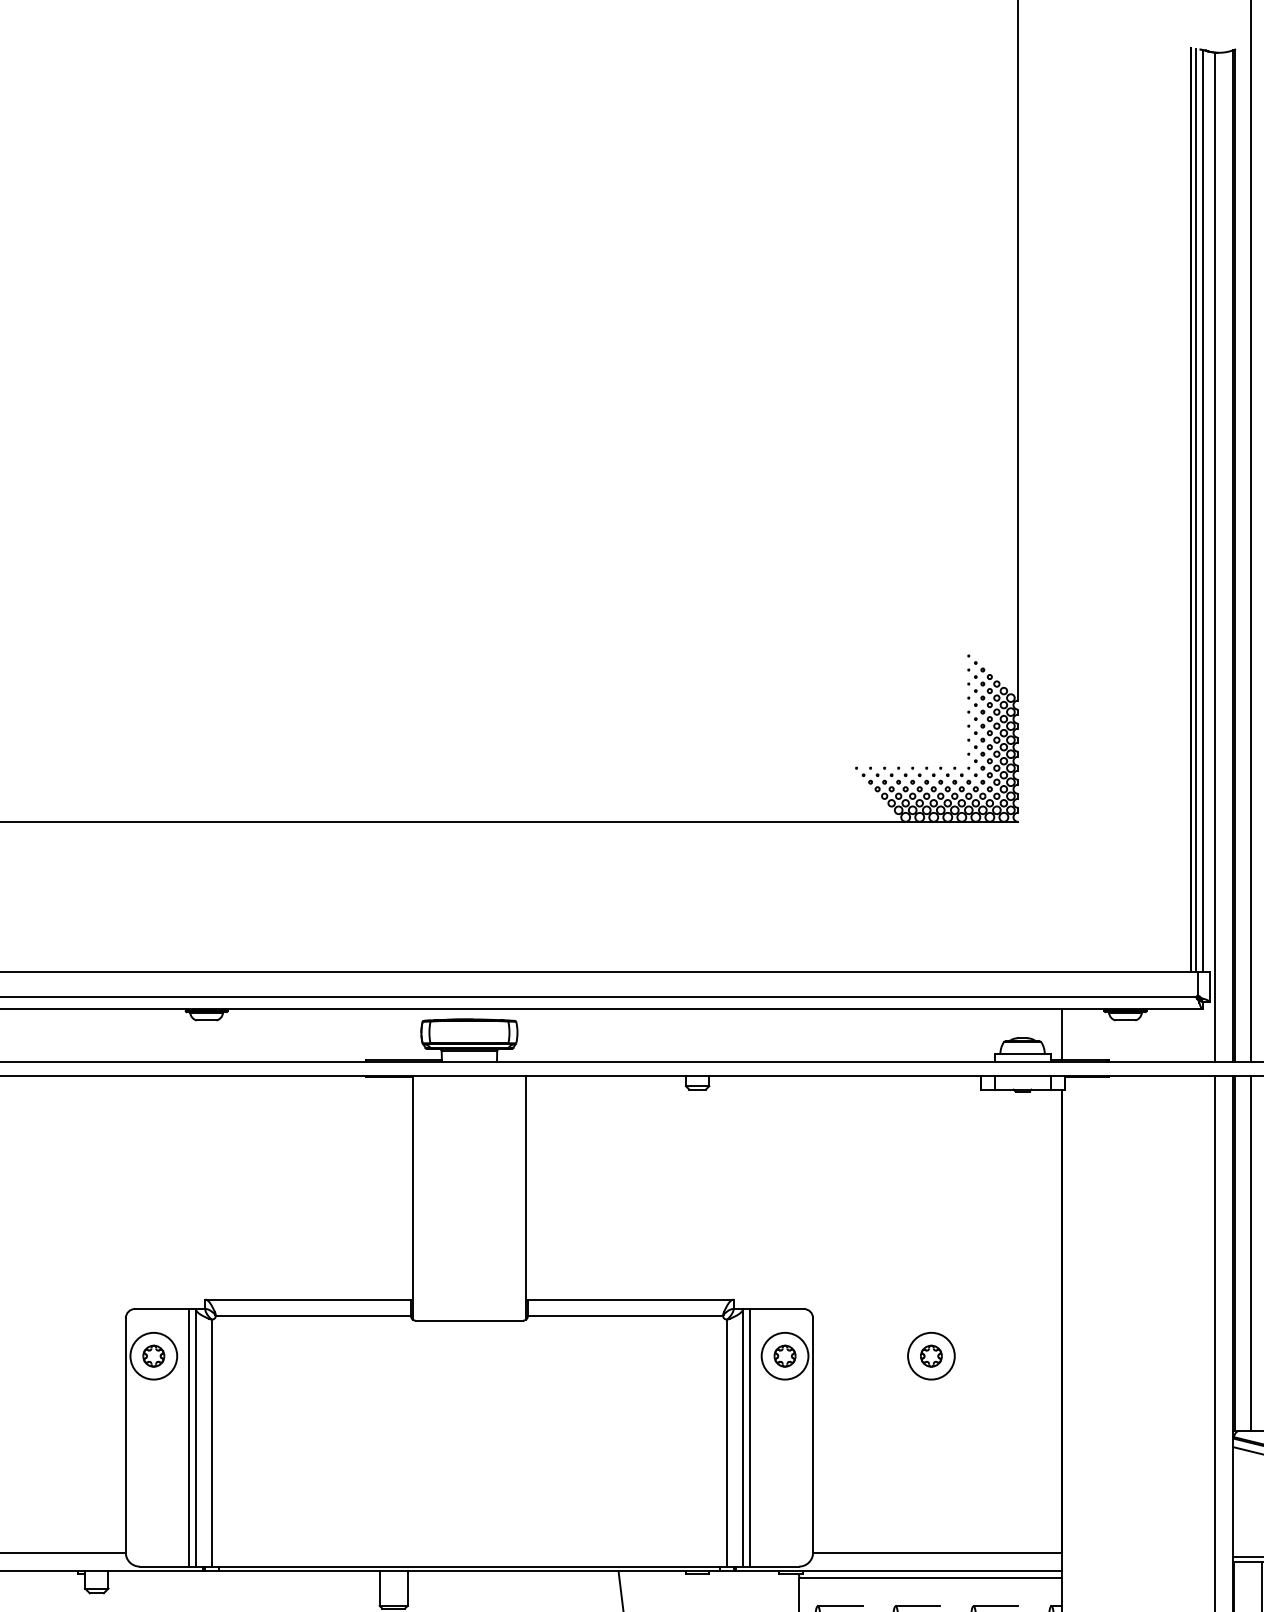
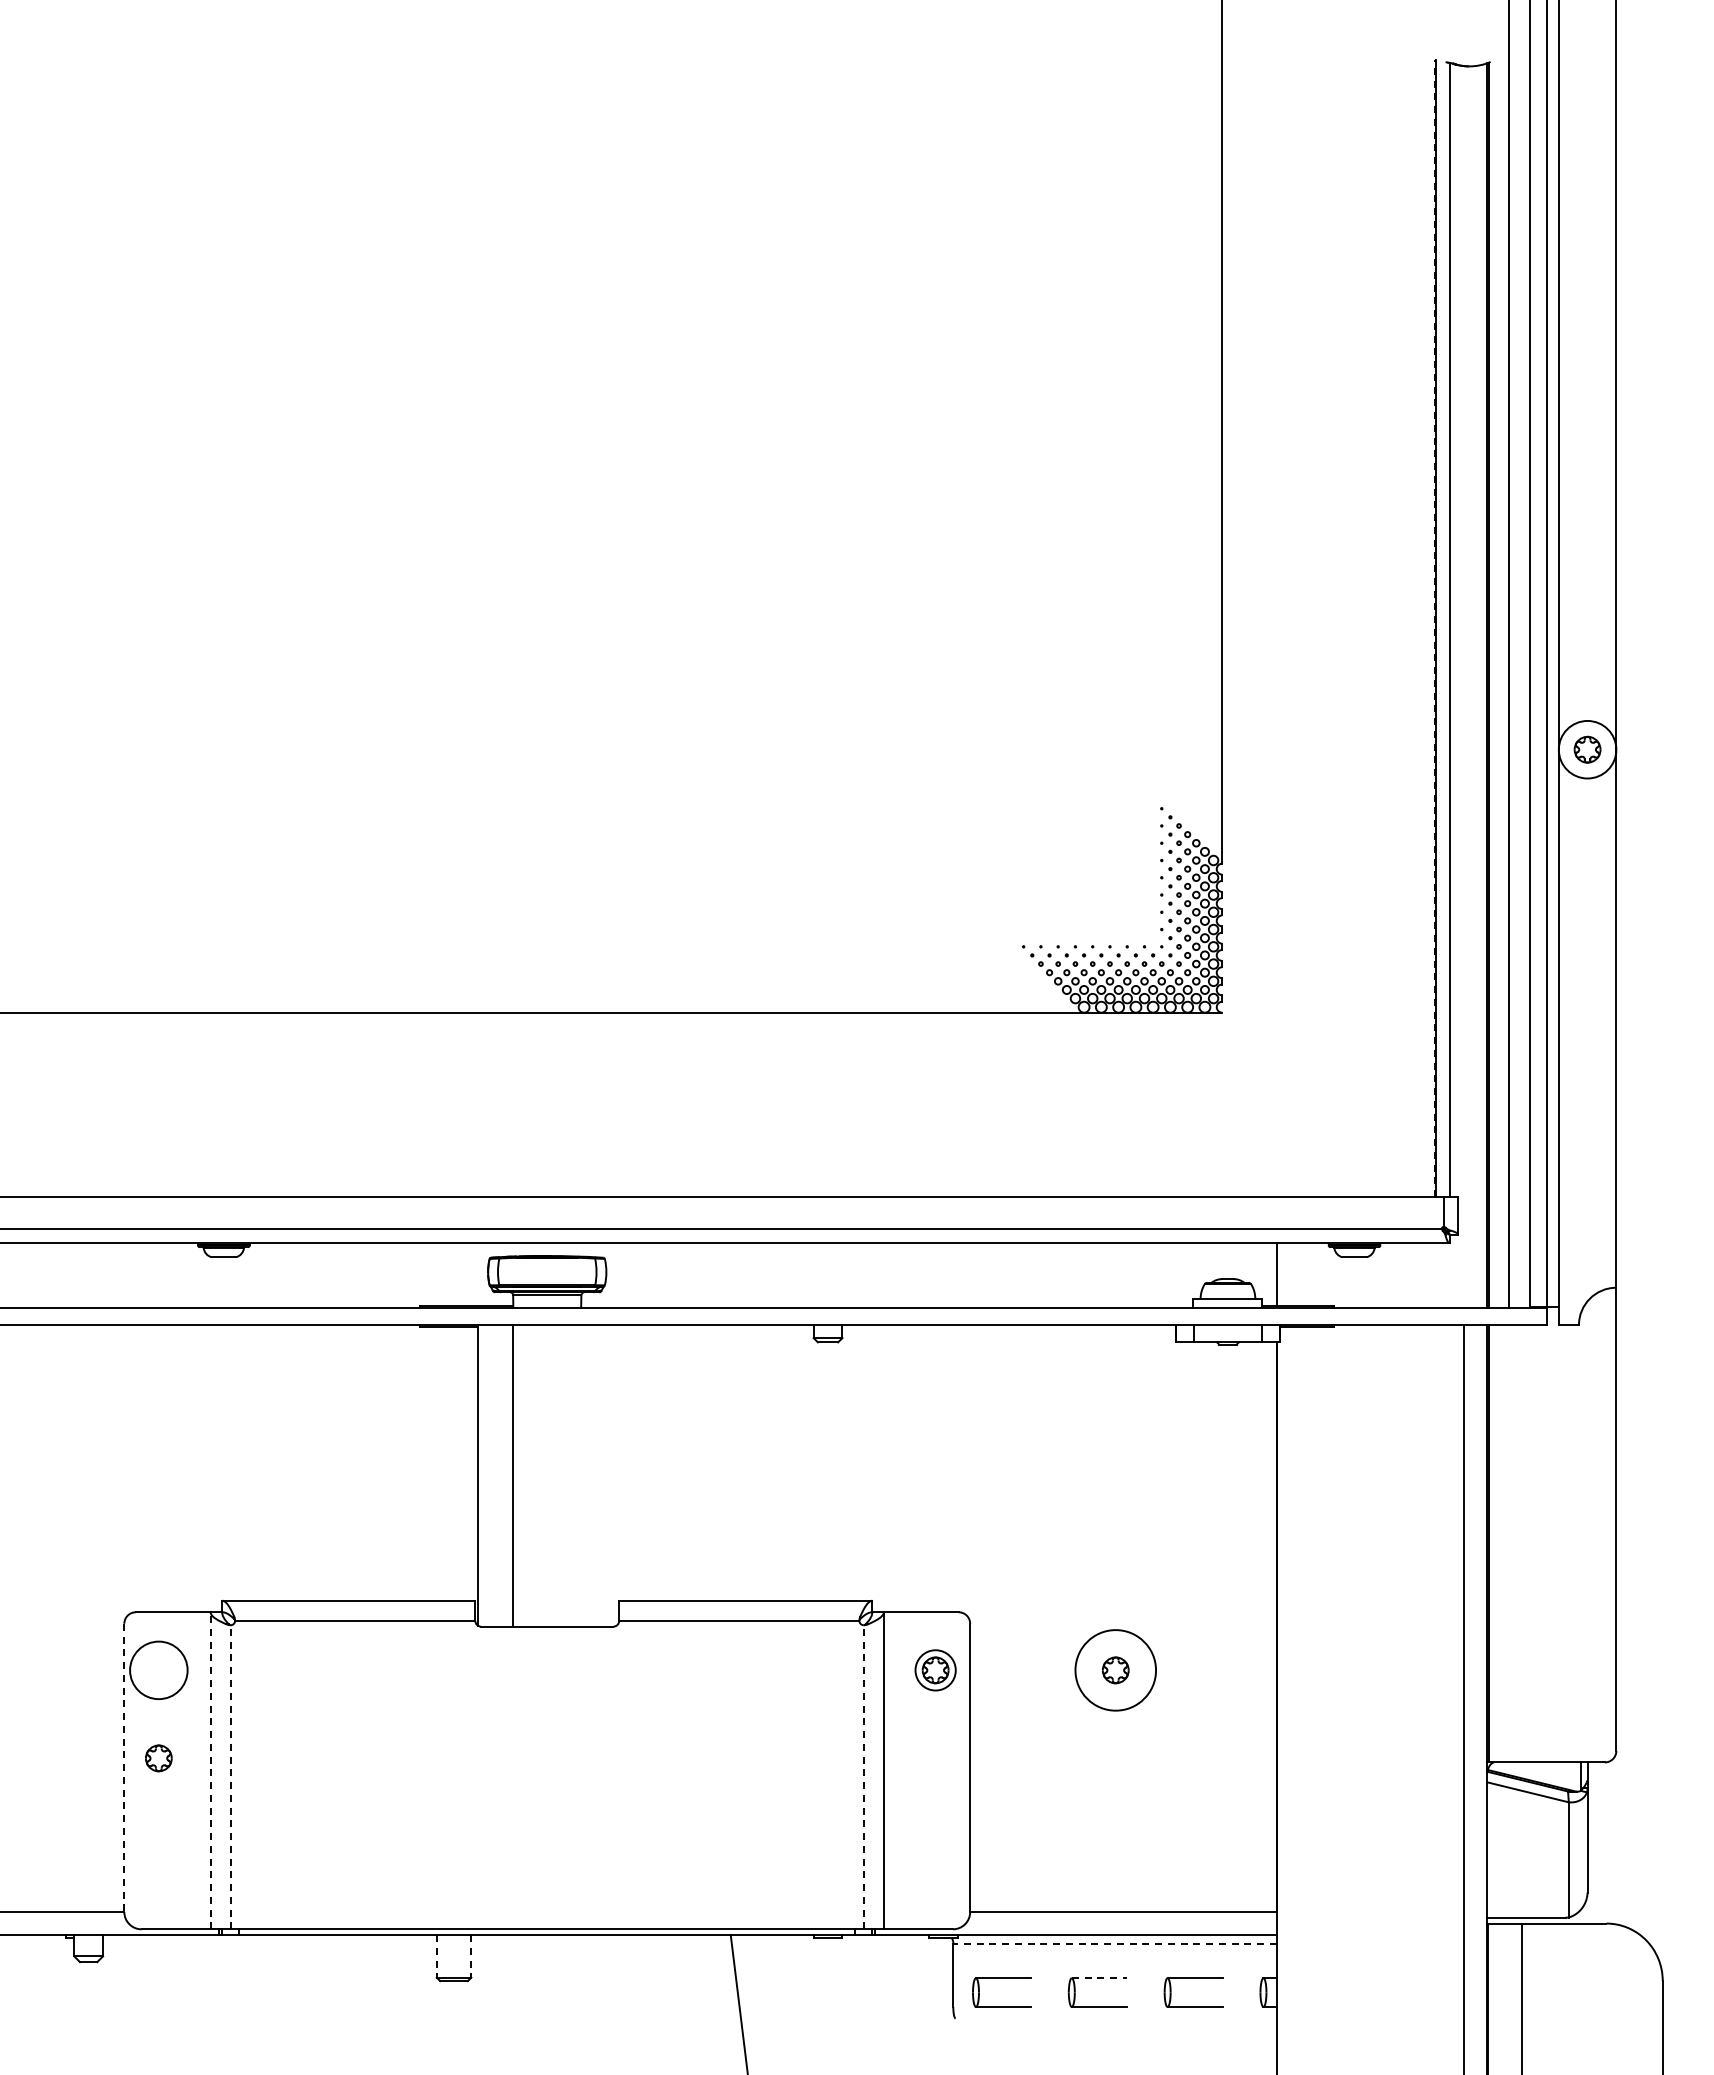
line: (1190, 509) -> (1434, 628), solid -> dashed
line: (1195, 510) -> (1440, 629), removed
line: (1214, 556) -> (1464, 686), removed
line: (525, 1197) -> (513, 1475), moved
line: (1250, 1253) -> (1508, 1543), removed
part: (153, 1356) -> (158, 1758), moved
circle: (784, 1356) -> (935, 1670), size x0.7
circle: (931, 1356) -> (1115, 1670), size x1.4
line: (125, 1435) -> (124, 1768), solid -> dashed
line: (189, 1437) -> (202, 1770), removed
line: (195, 1437) -> (210, 1770), solid -> dashed
line: (749, 1437) -> (892, 1770), removed
line: (212, 1442) -> (230, 1776), solid -> dashed
line: (726, 1442) -> (863, 1776), solid -> dashed
line: (931, 1578) -> (1115, 1943), solid -> dashed
line: (379, 1588) -> (436, 1956), solid -> dashed
line: (407, 1588) -> (471, 1956), solid -> dashed
line: (918, 1606) -> (1099, 1978), solid -> dashed

